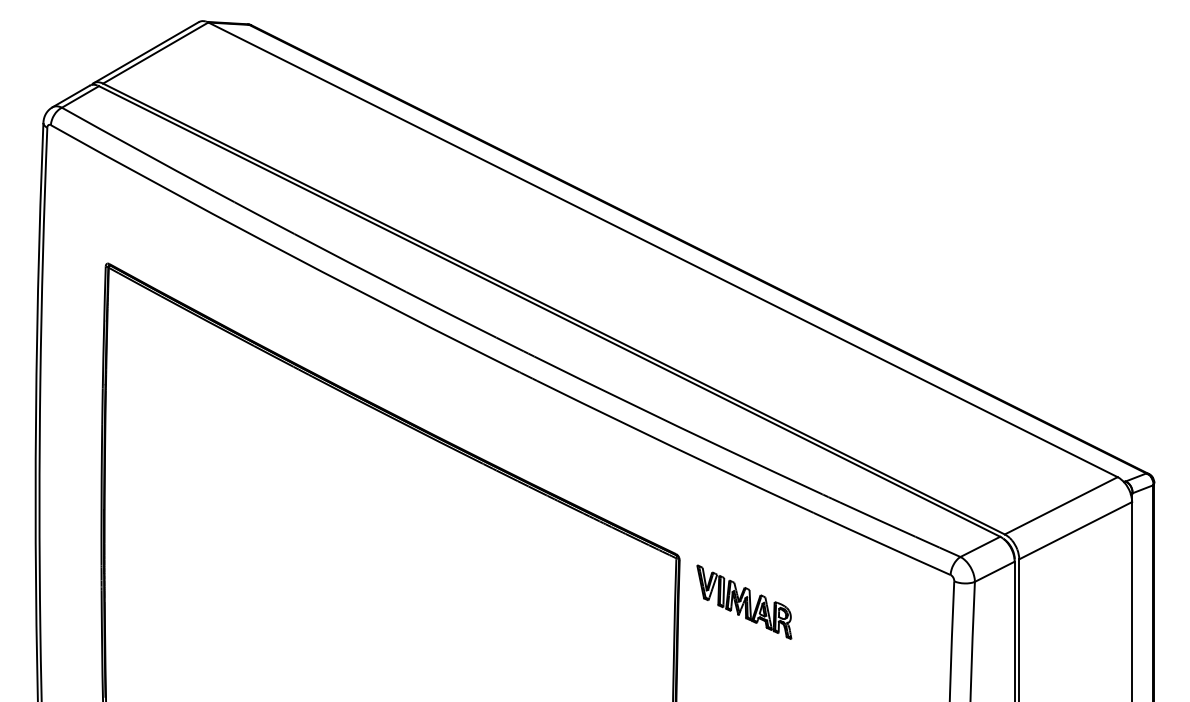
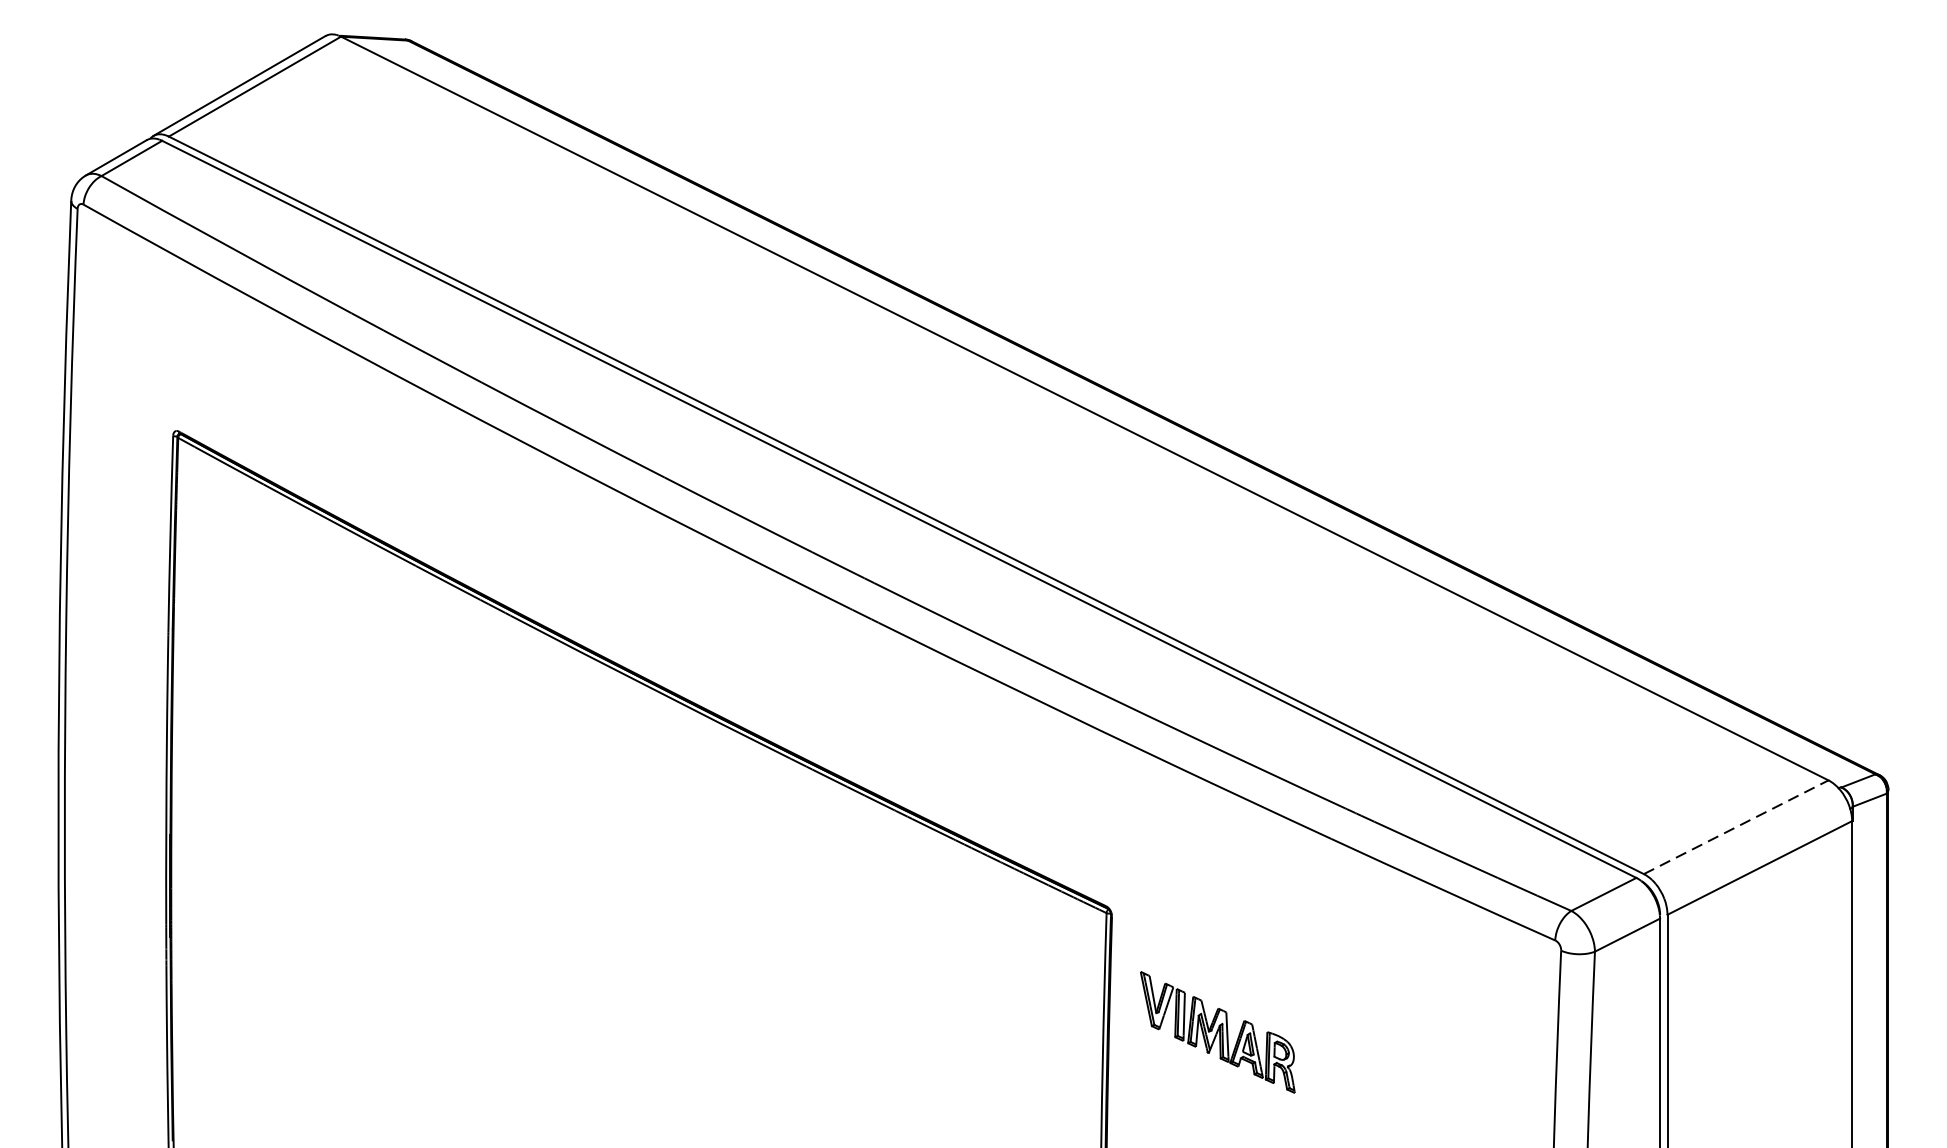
line: (1061, 505) -> (1736, 826), solid -> dashed
part: (744, 601) -> (1218, 1031), moved

